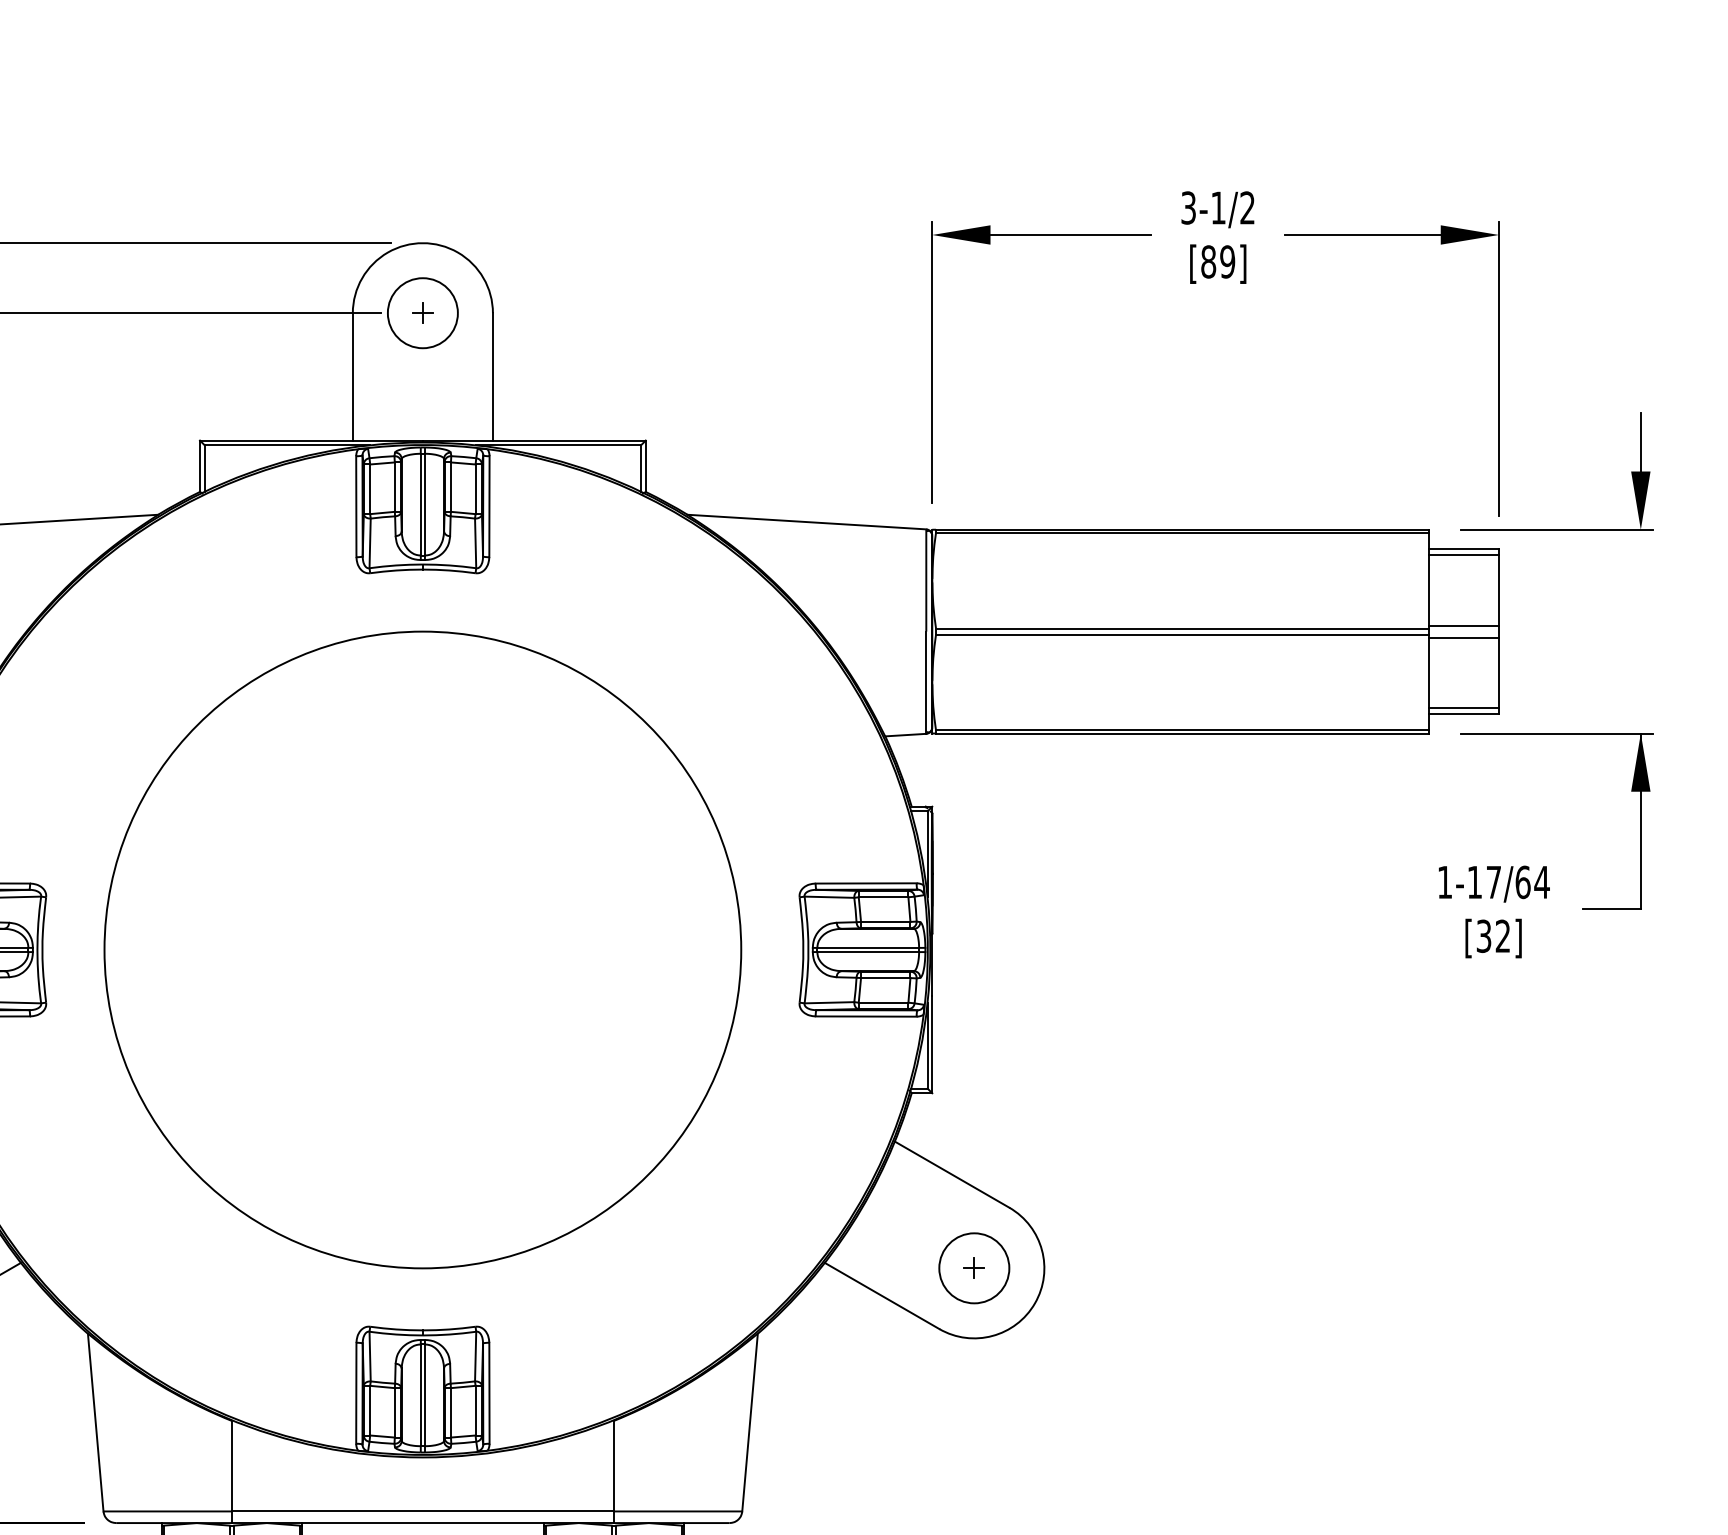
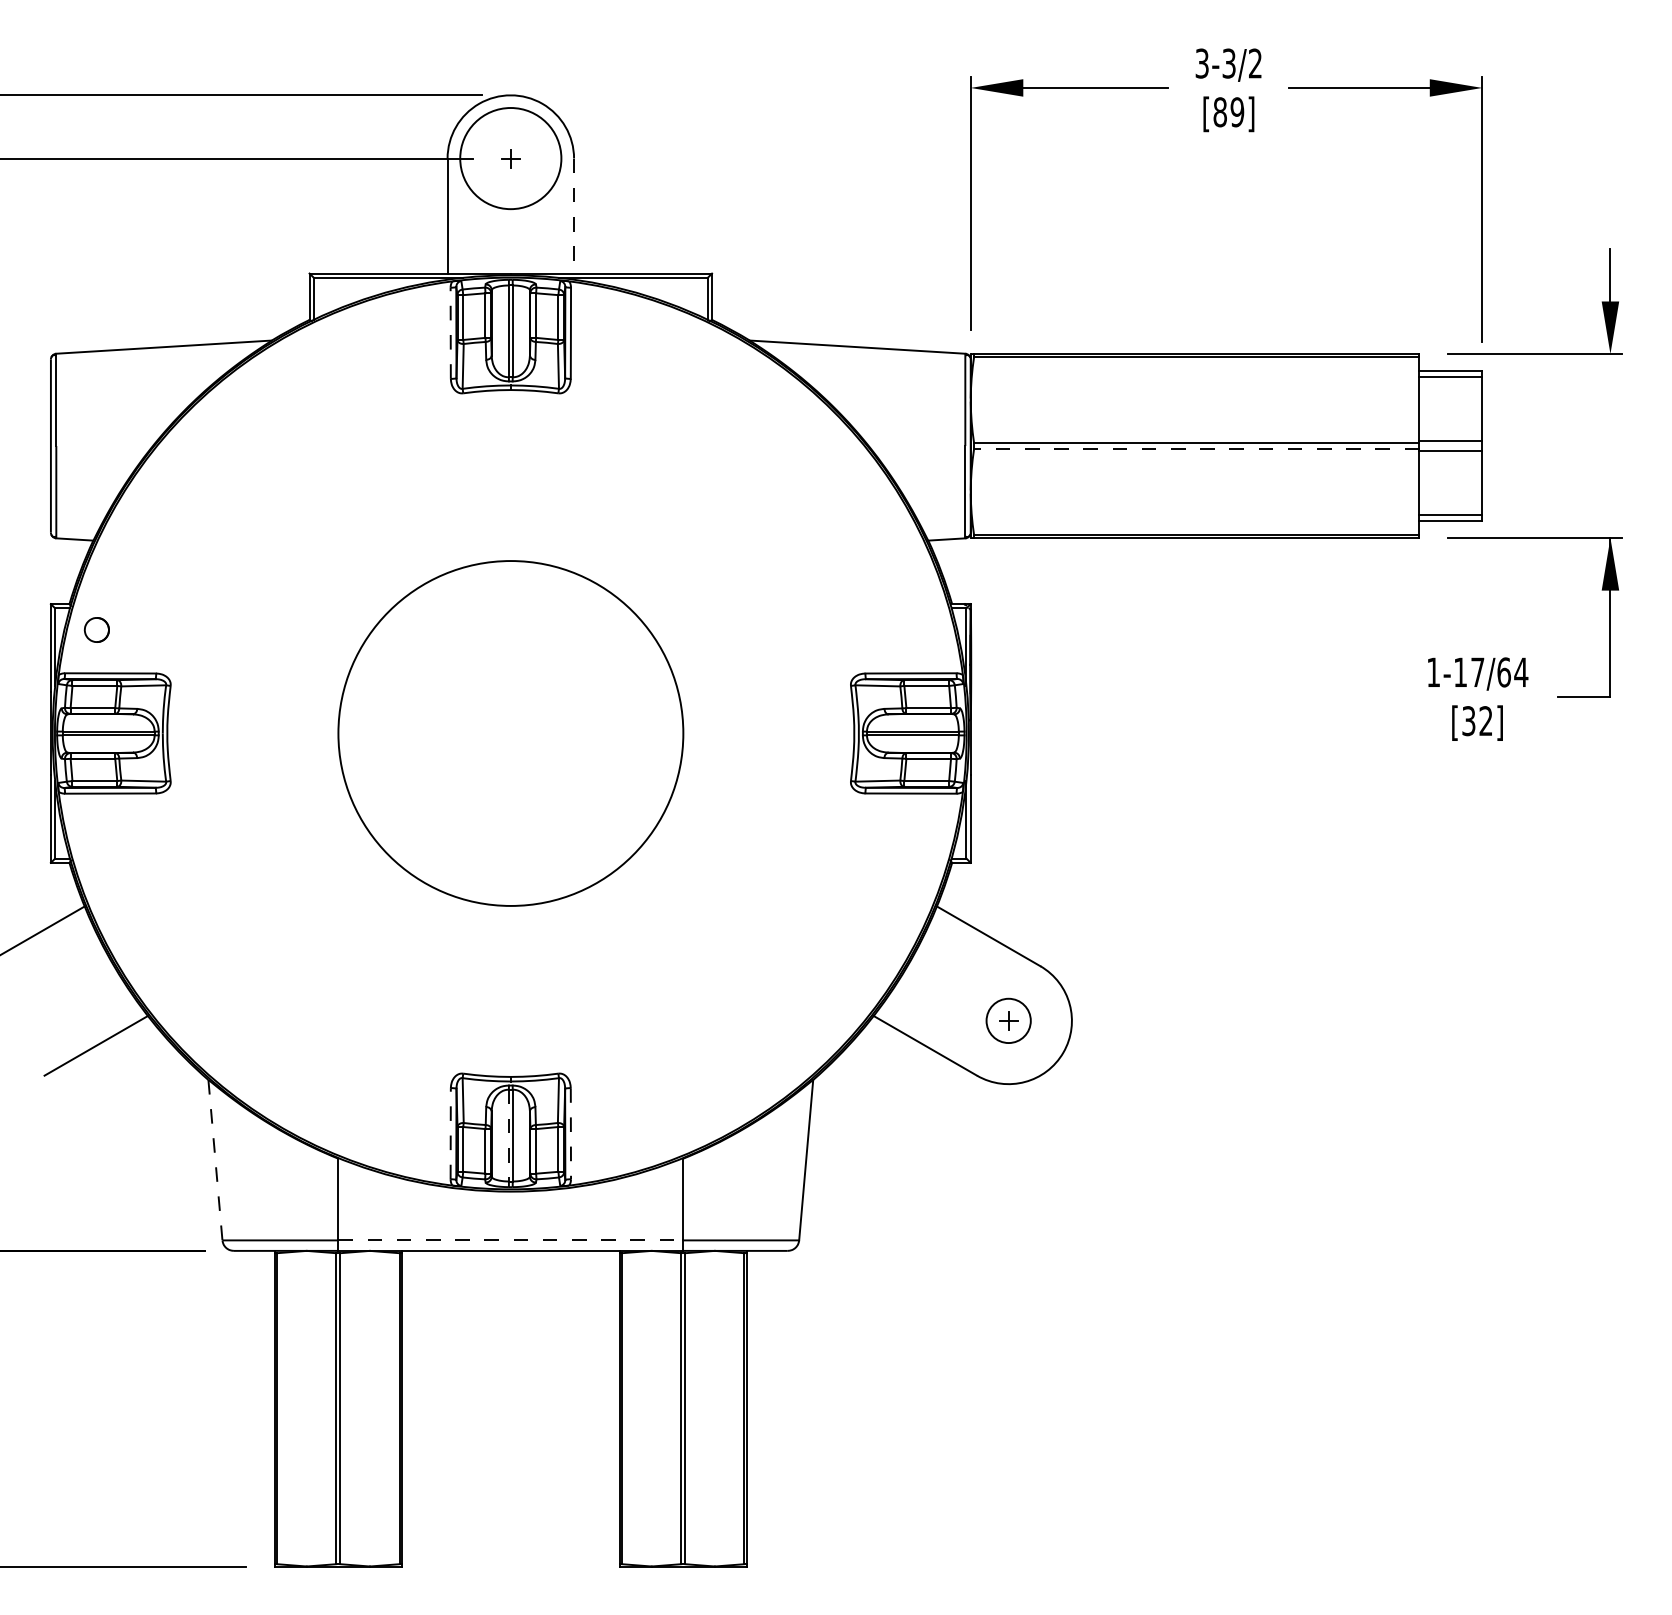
text: (1217, 207) -> (1228, 63), 3-1/2 -> 3-3/2
circle: (422, 313) -> (510, 158), size x1.6
line: (493, 377) -> (574, 216), solid -> dashed
line: (356, 506) -> (450, 333), solid -> dashed
line: (1182, 634) -> (1196, 448), solid -> dashed
circle: (422, 949) -> (510, 733), size x0.6
circle: (974, 1267) -> (1008, 1020), size x0.7
line: (356, 1393) -> (450, 1133), solid -> dashed
line: (488, 1393) -> (570, 1133), solid -> dashed
line: (420, 1395) -> (508, 1135), solid -> dashed
line: (95, 1422) -> (215, 1160), solid -> dashed
line: (423, 1511) -> (511, 1240), solid -> dashed

